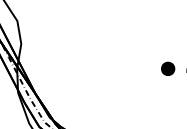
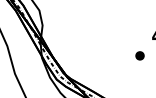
part: (167, 68) -> (139, 55), moved

